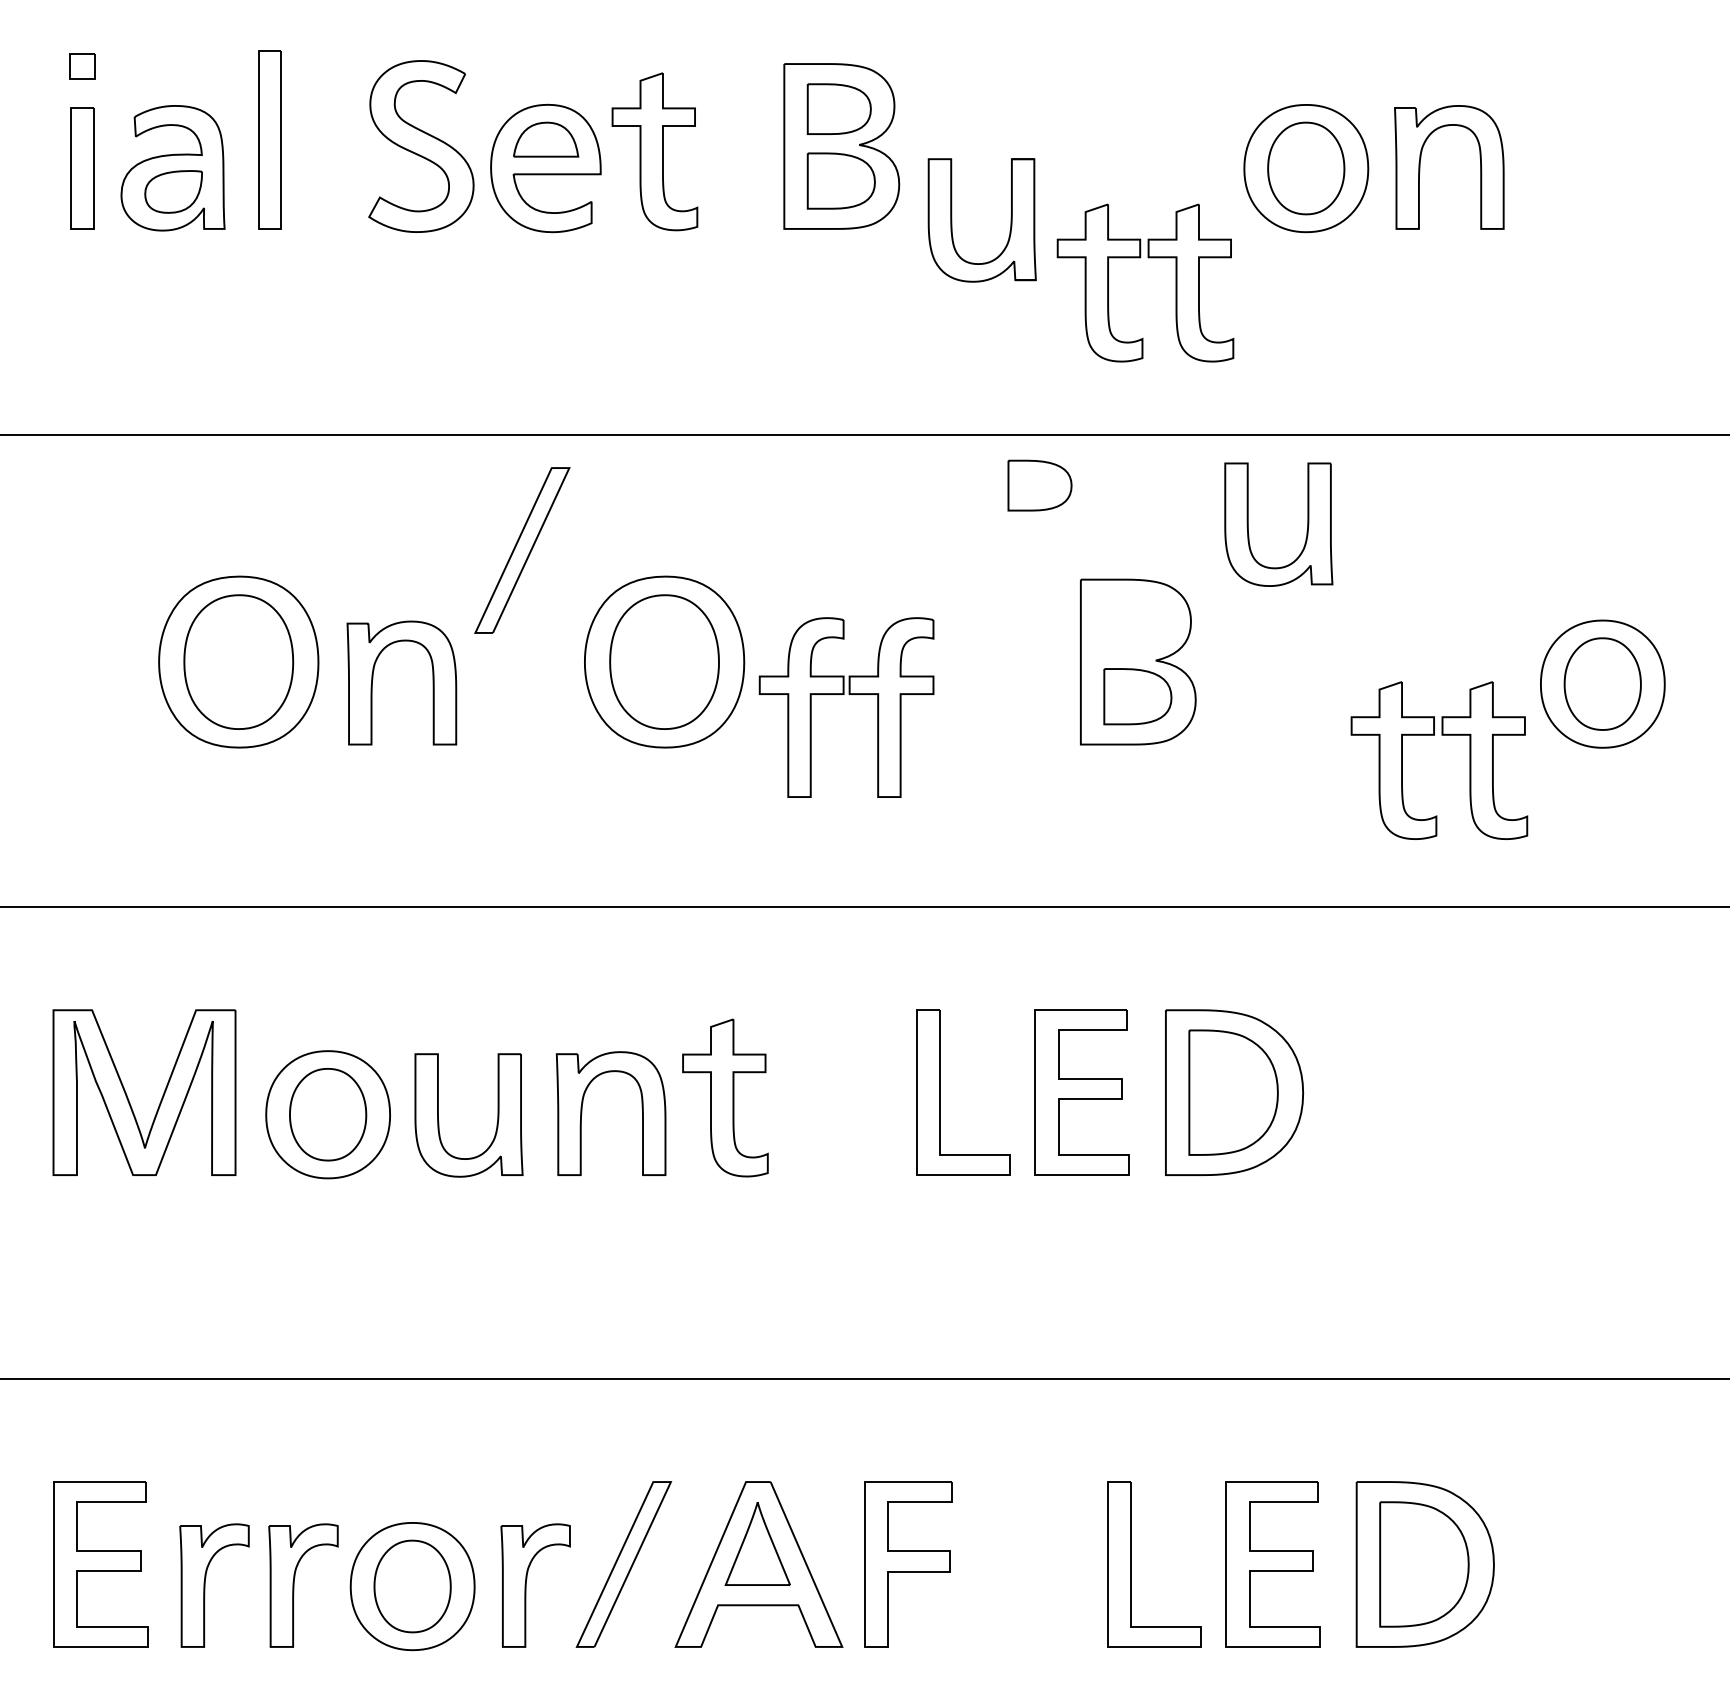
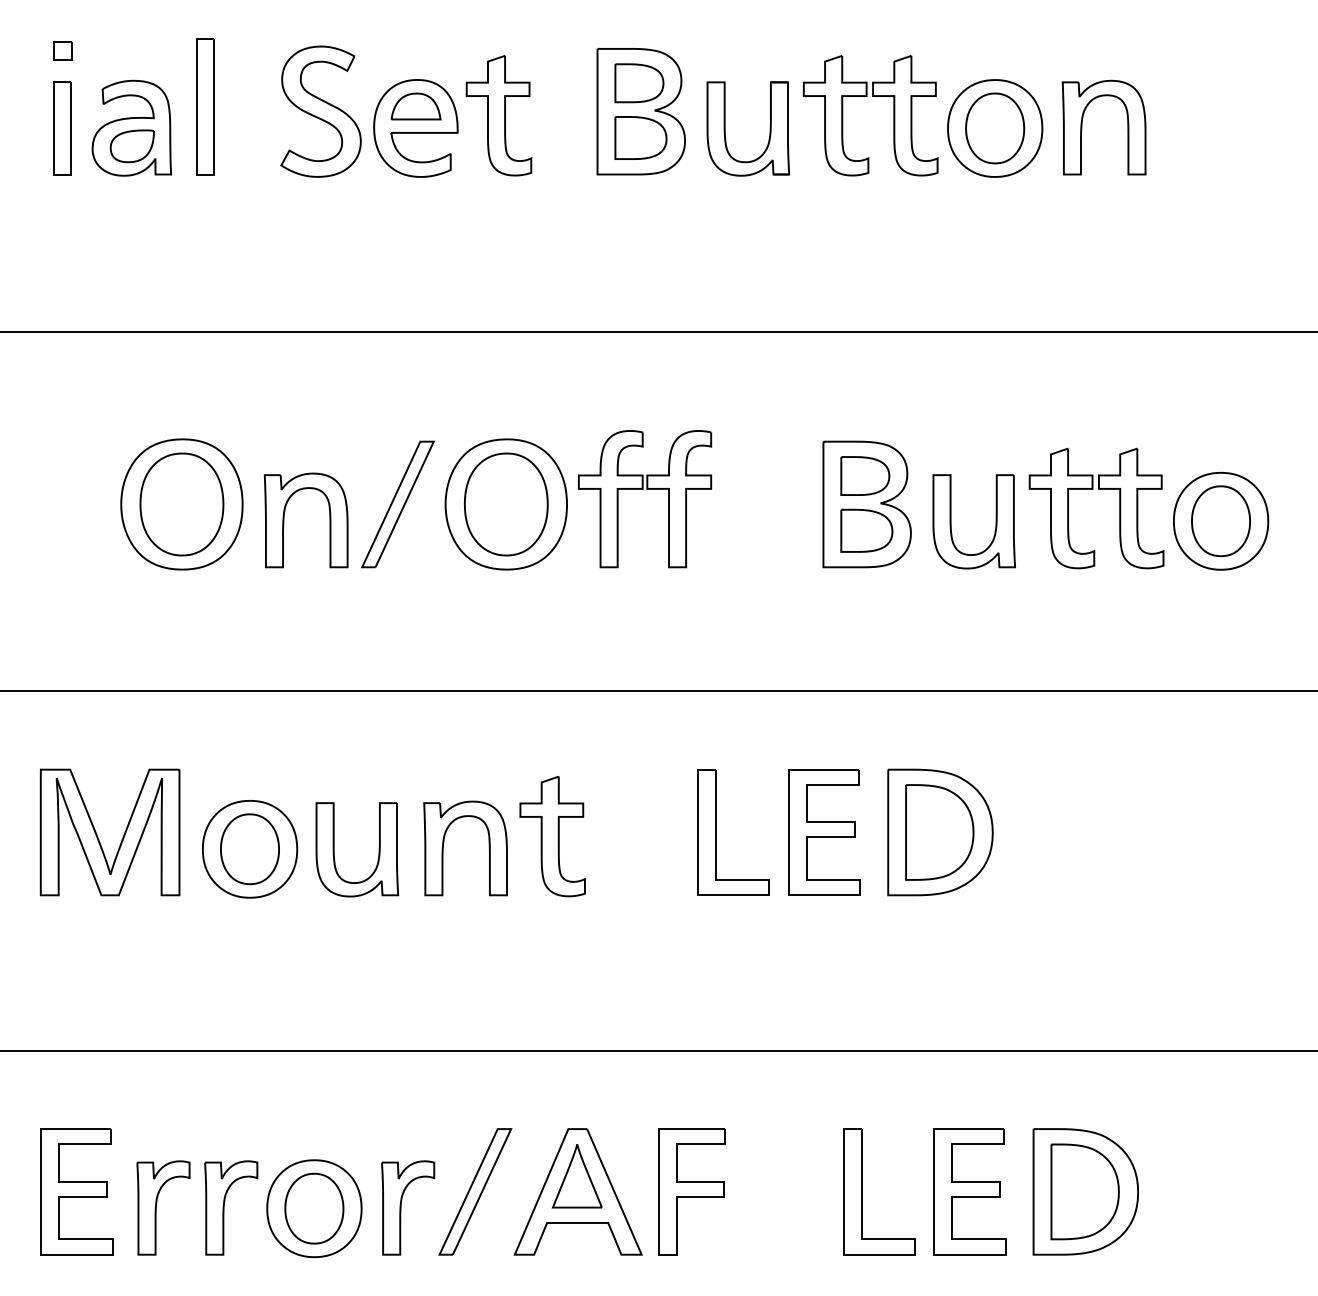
part: (1010, 219) -> (769, 128), moved
part: (1147, 257) -> (872, 96), moved
part: (1040, 484) -> (865, 475), moved
part: (1248, 524) -> (951, 521), moved
part: (521, 550) -> (397, 504), moved
part: (848, 694) -> (646, 489), moved
part: (1441, 735) -> (1098, 489), moved

